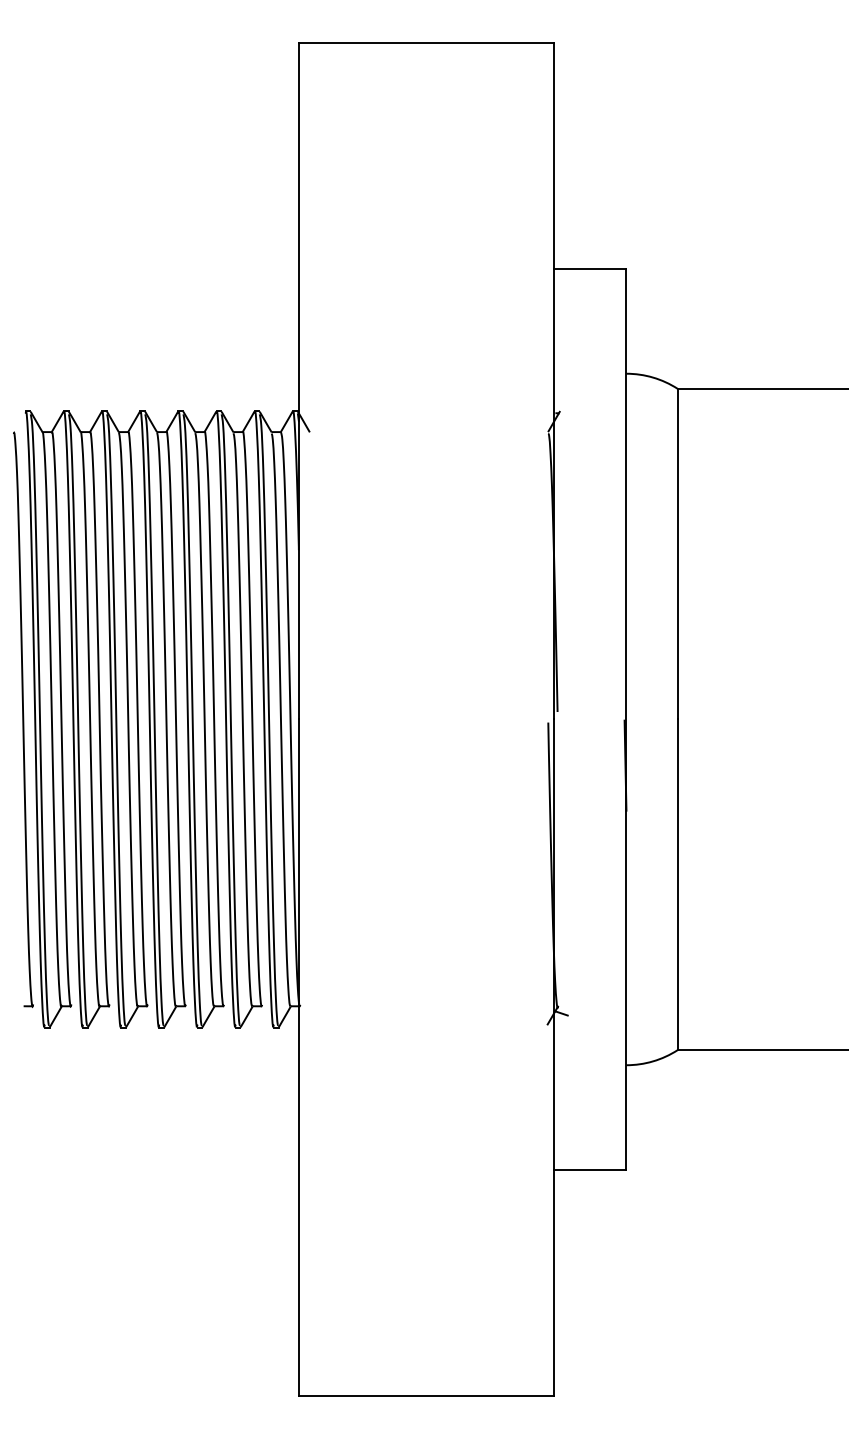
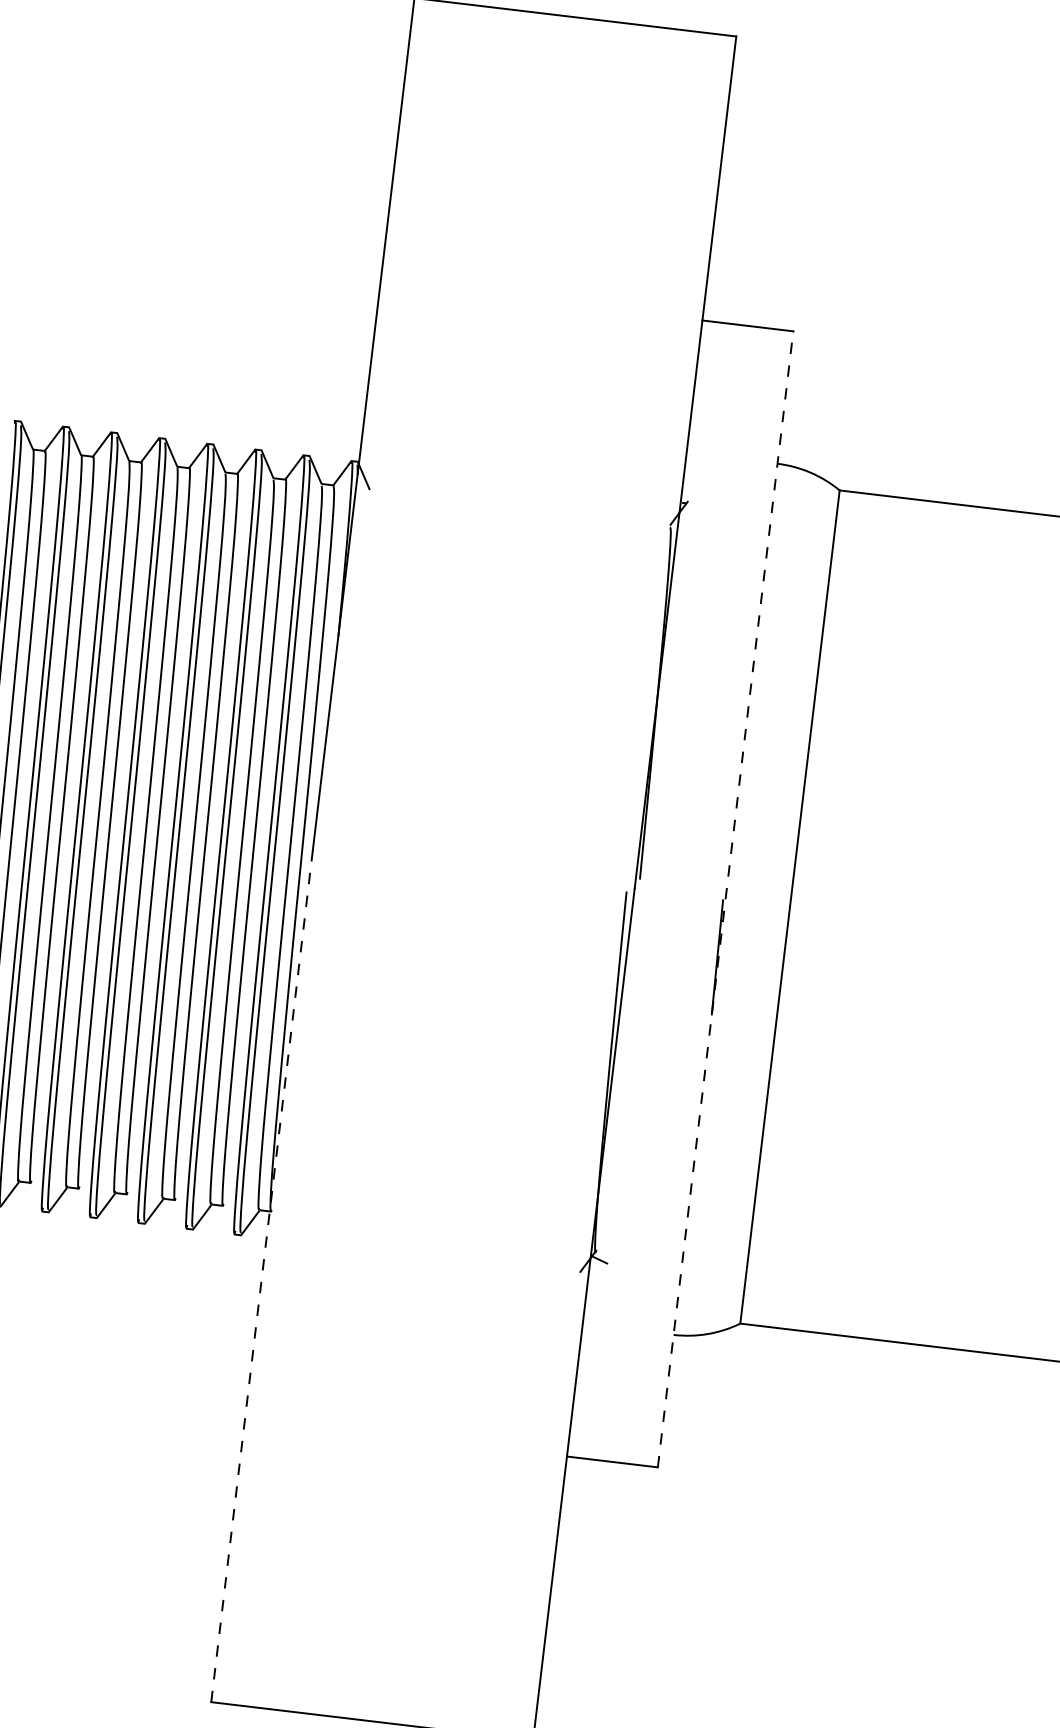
line: (626, 719) -> (725, 899), solid -> dashed
line: (298, 1057) -> (261, 1275), solid -> dashed

